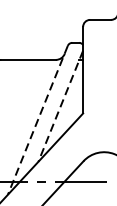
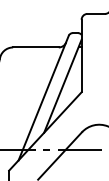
line: (60, 106) -> (62, 86), dashed -> solid
line: (37, 120) -> (43, 98), dashed -> solid

